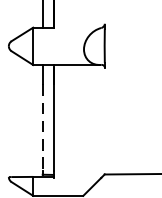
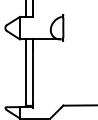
line: (42, 127) -> (25, 77), dashed -> solid

